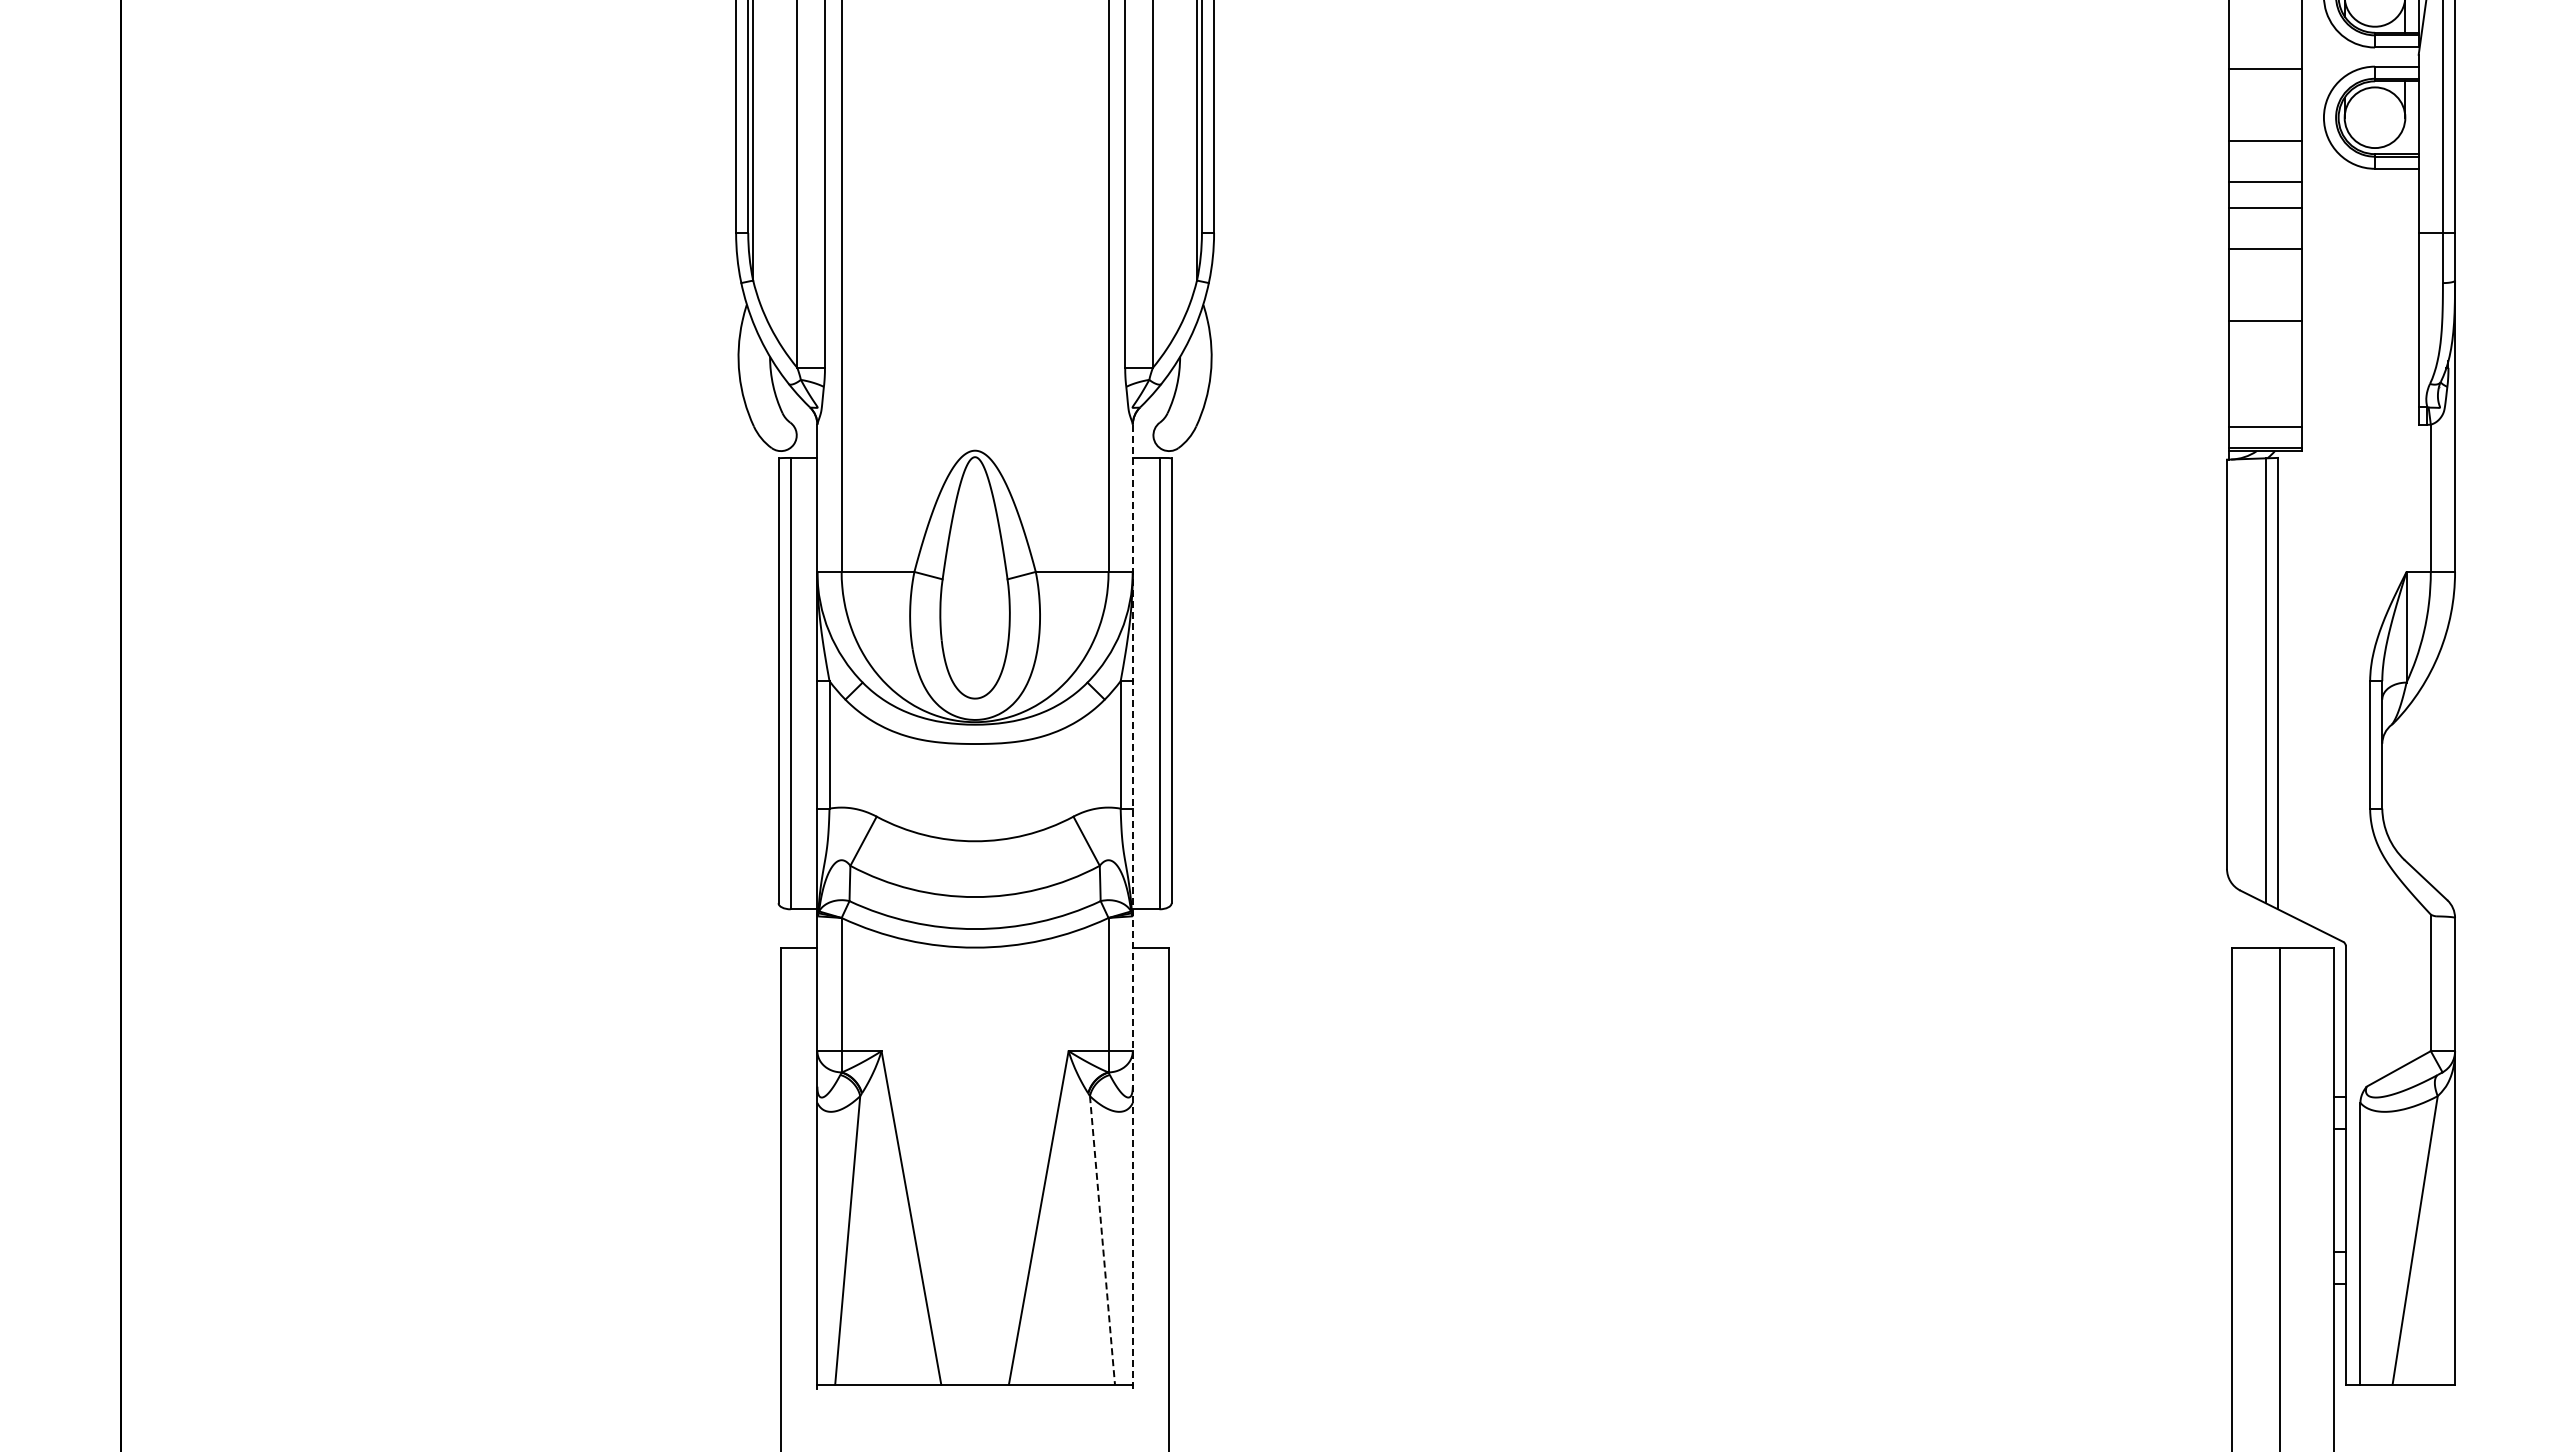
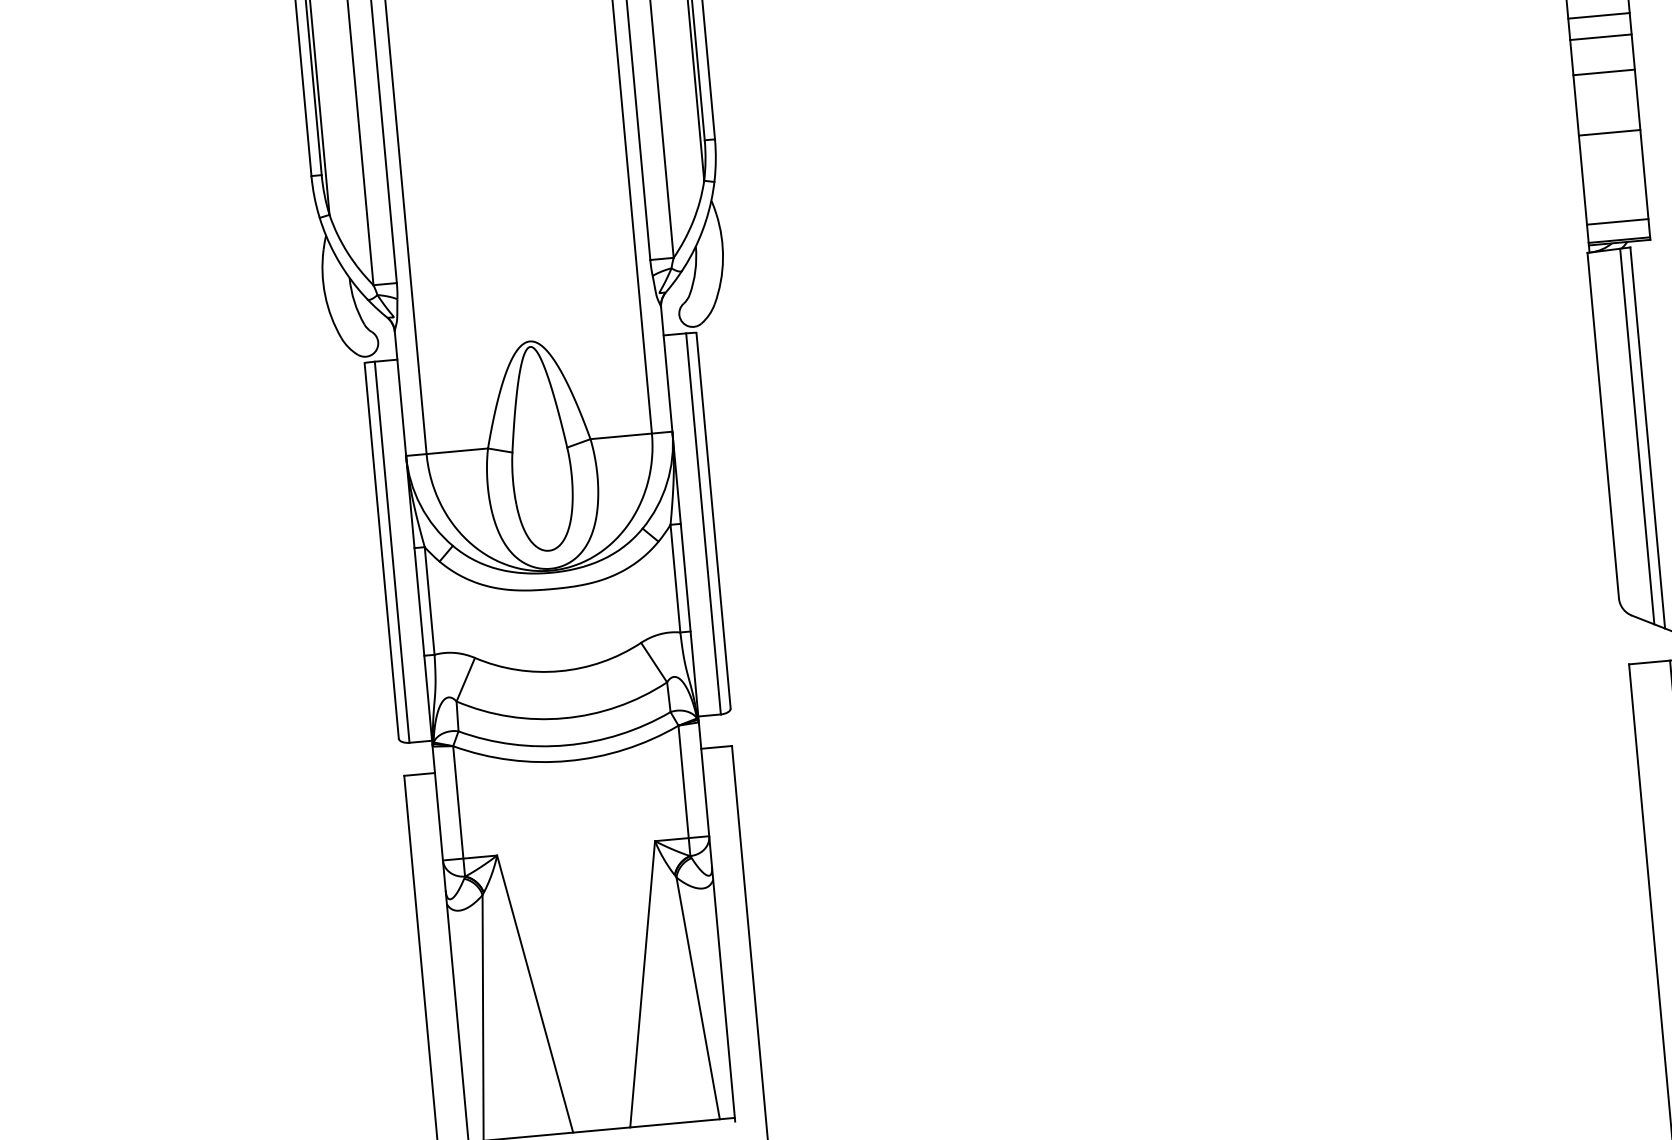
line: (1132, 906) -> (697, 714), dashed -> solid
line: (1102, 1240) -> (698, 998), dashed -> solid

